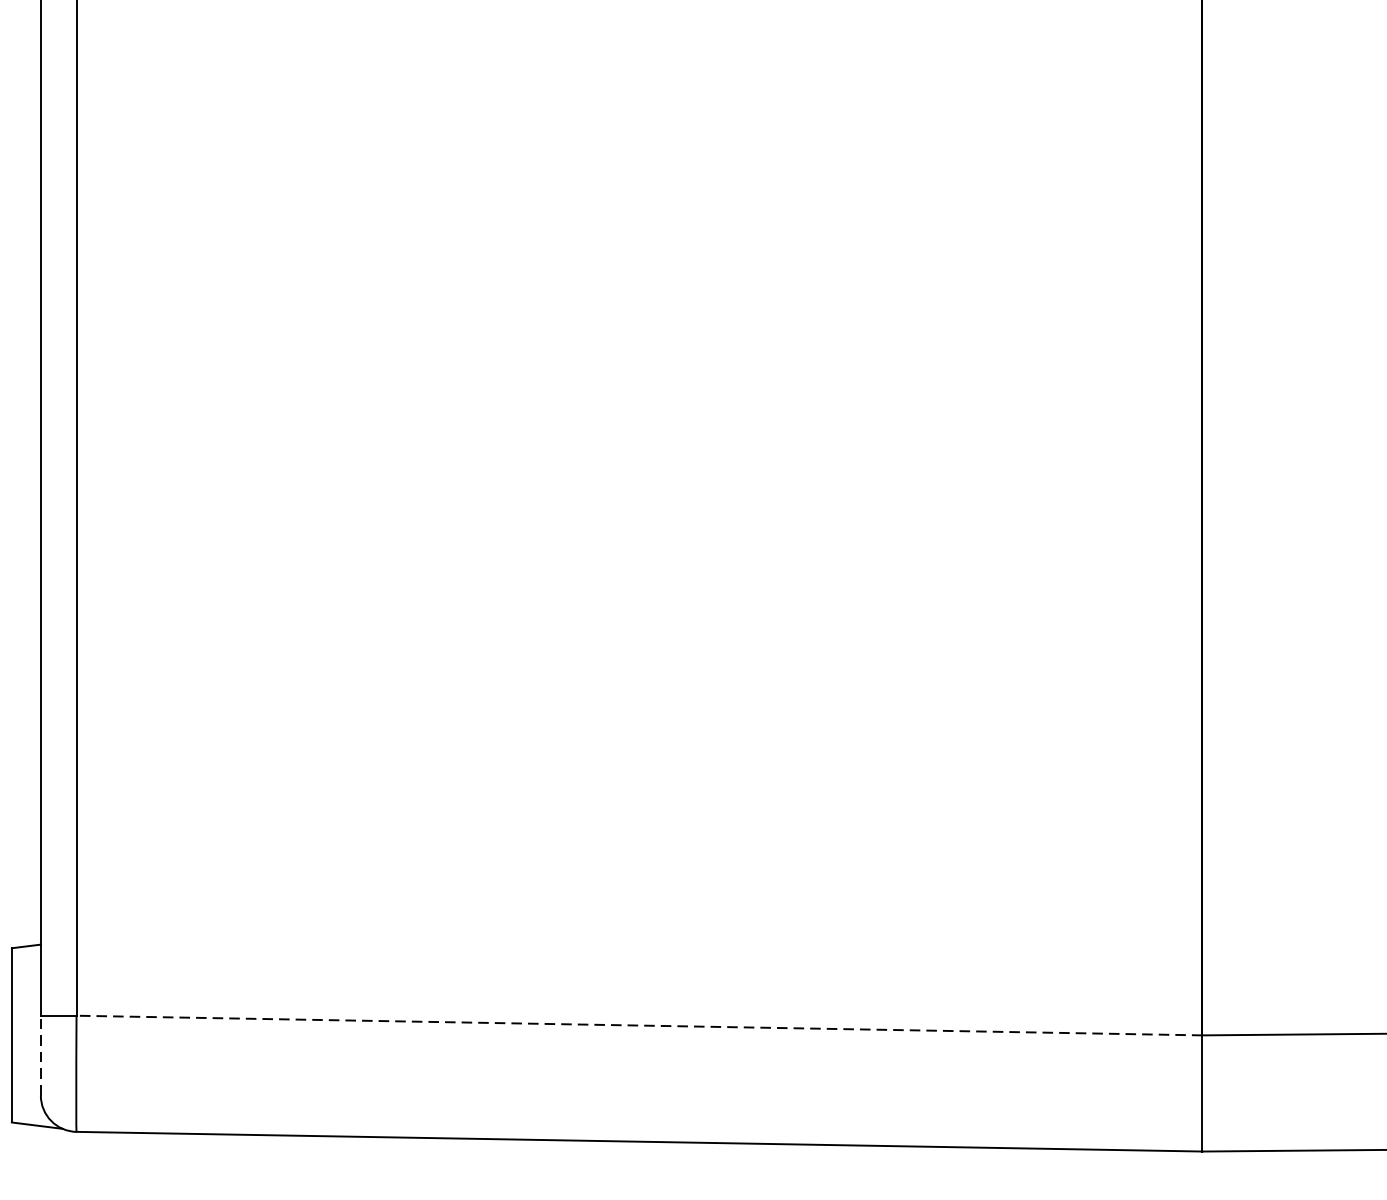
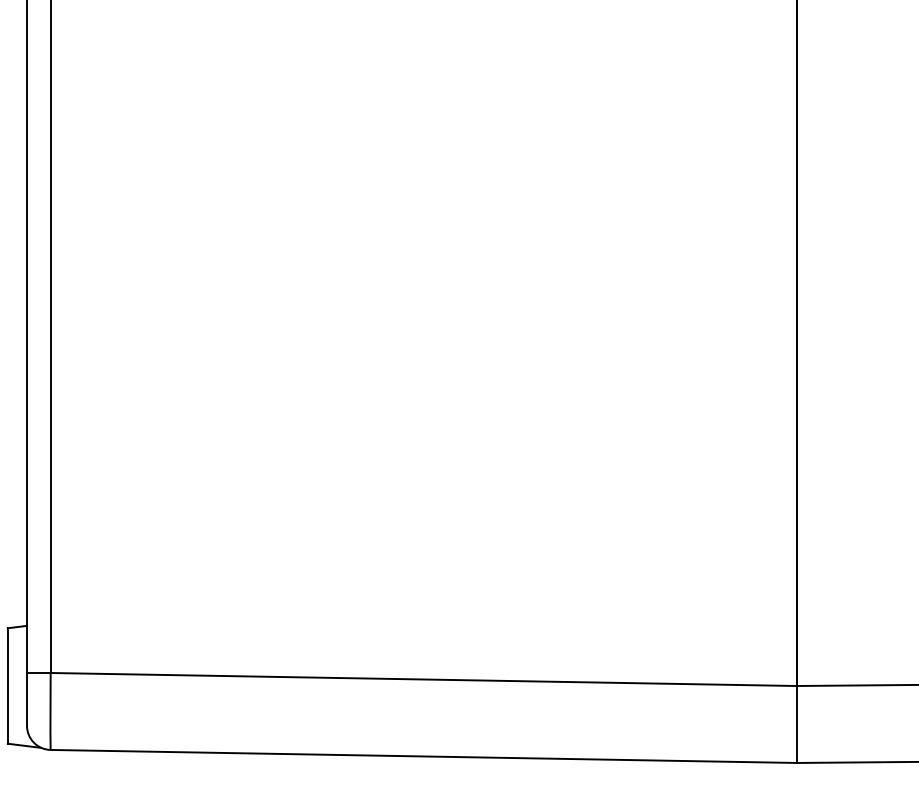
line: (639, 1025) -> (423, 679), dashed -> solid
line: (41, 1054) -> (27, 698), dashed -> solid

